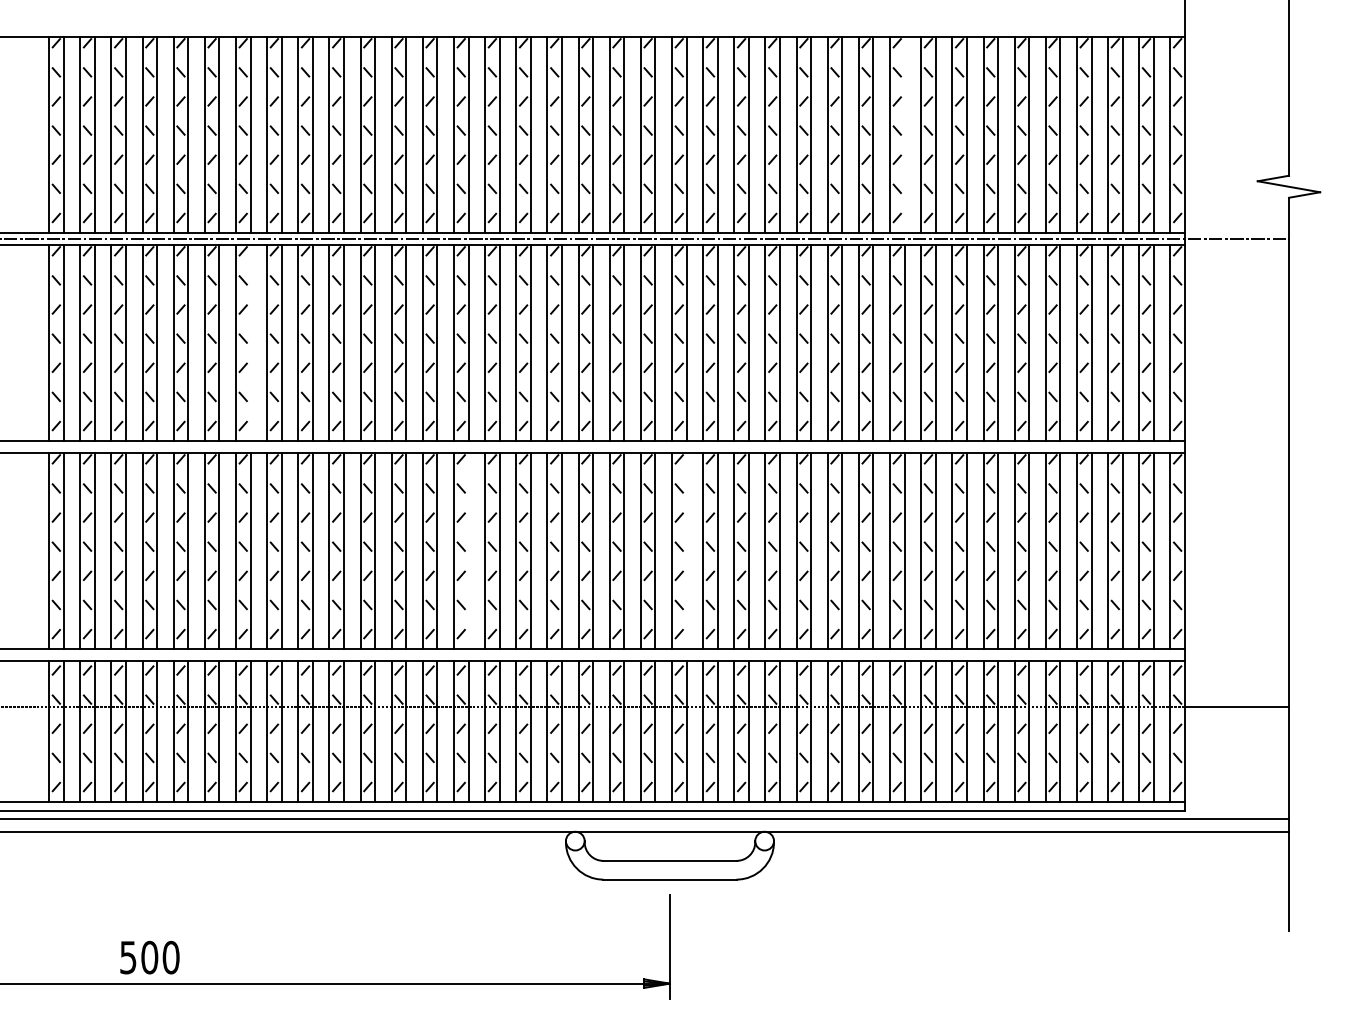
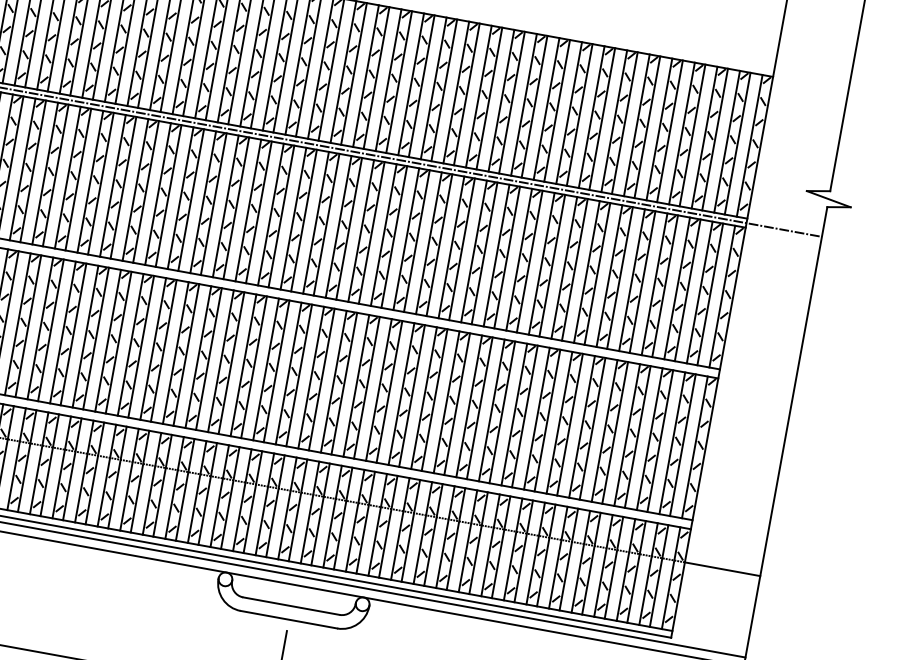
line: (904, 134) -> (557, 110), added
line: (250, 342) -> (55, 175), added
line: (468, 550) -> (186, 354), added
line: (686, 550) -> (344, 383), added

